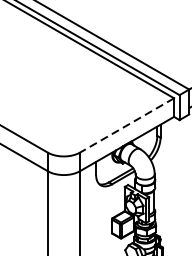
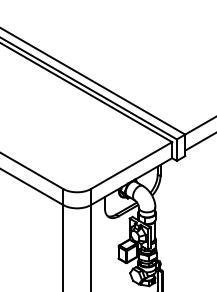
line: (126, 125) -> (131, 165), dashed -> solid

